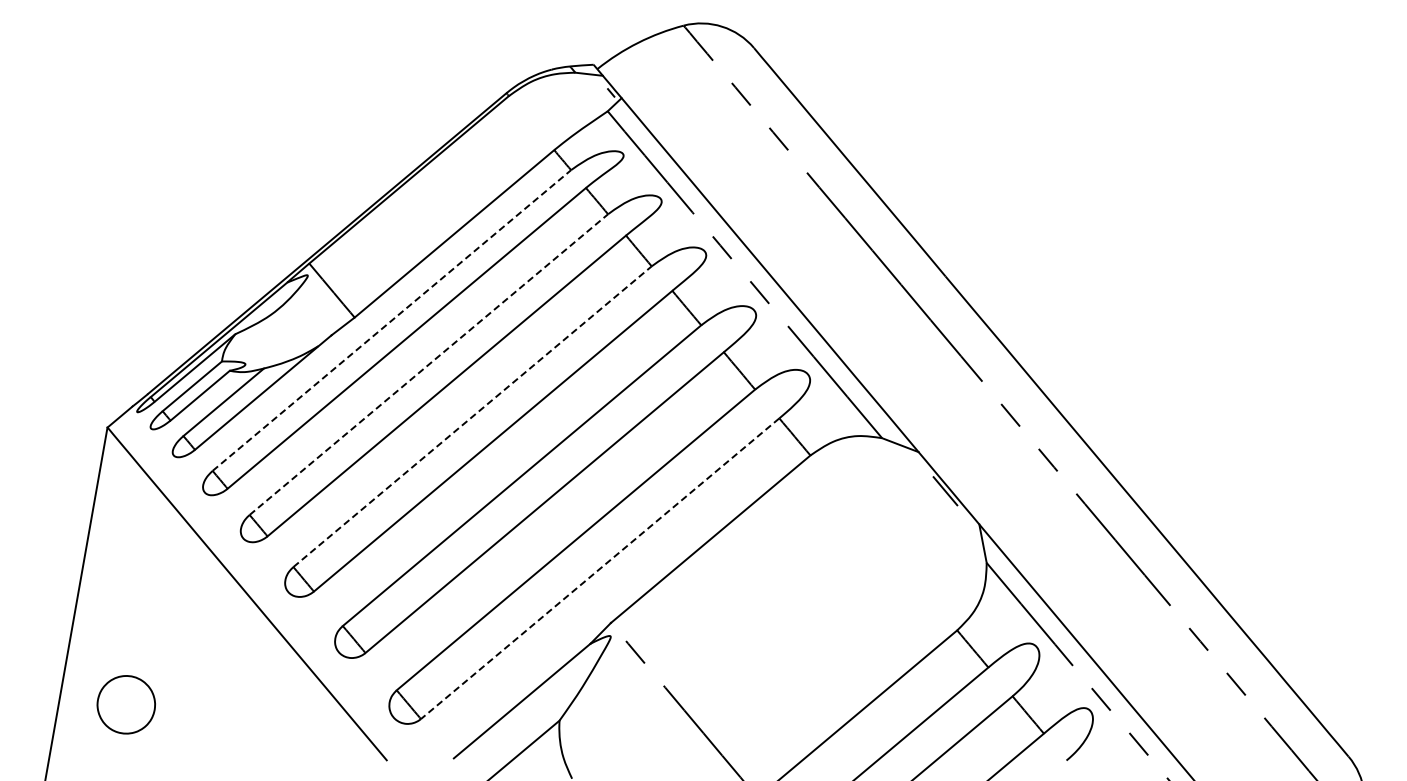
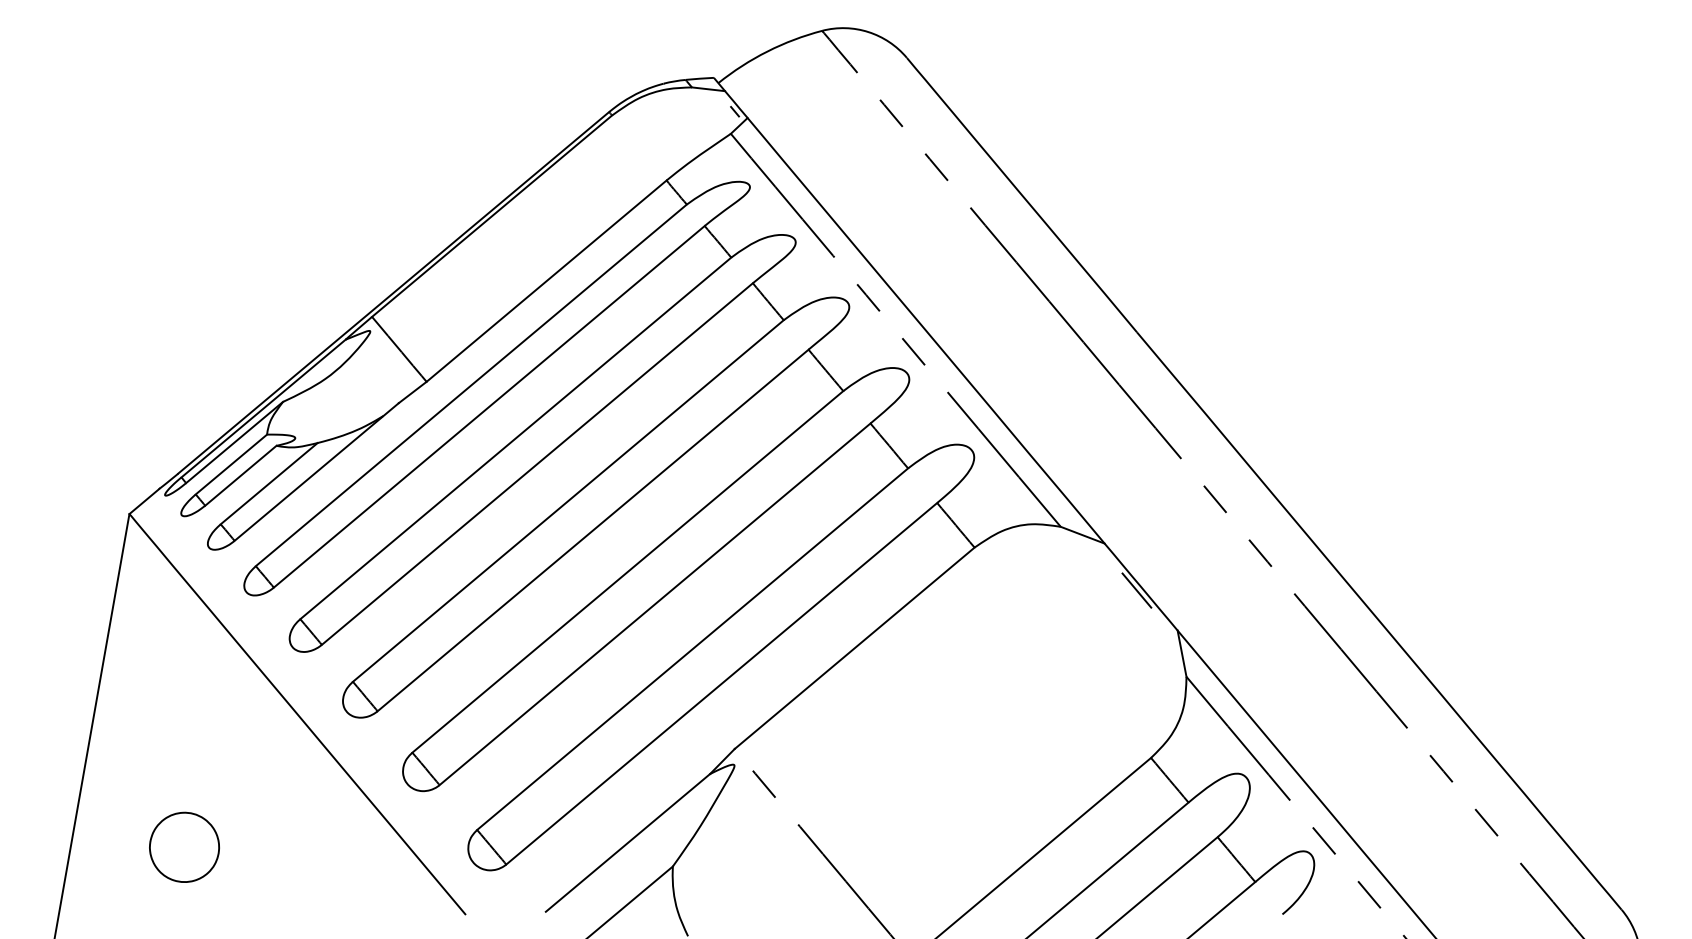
line: (391, 320) -> (470, 385), dashed -> solid
line: (428, 364) -> (515, 438), dashed -> solid
line: (472, 416) -> (568, 500), dashed -> solid
line: (600, 568) -> (722, 683), dashed -> solid
part: (125, 704) -> (183, 847), moved

